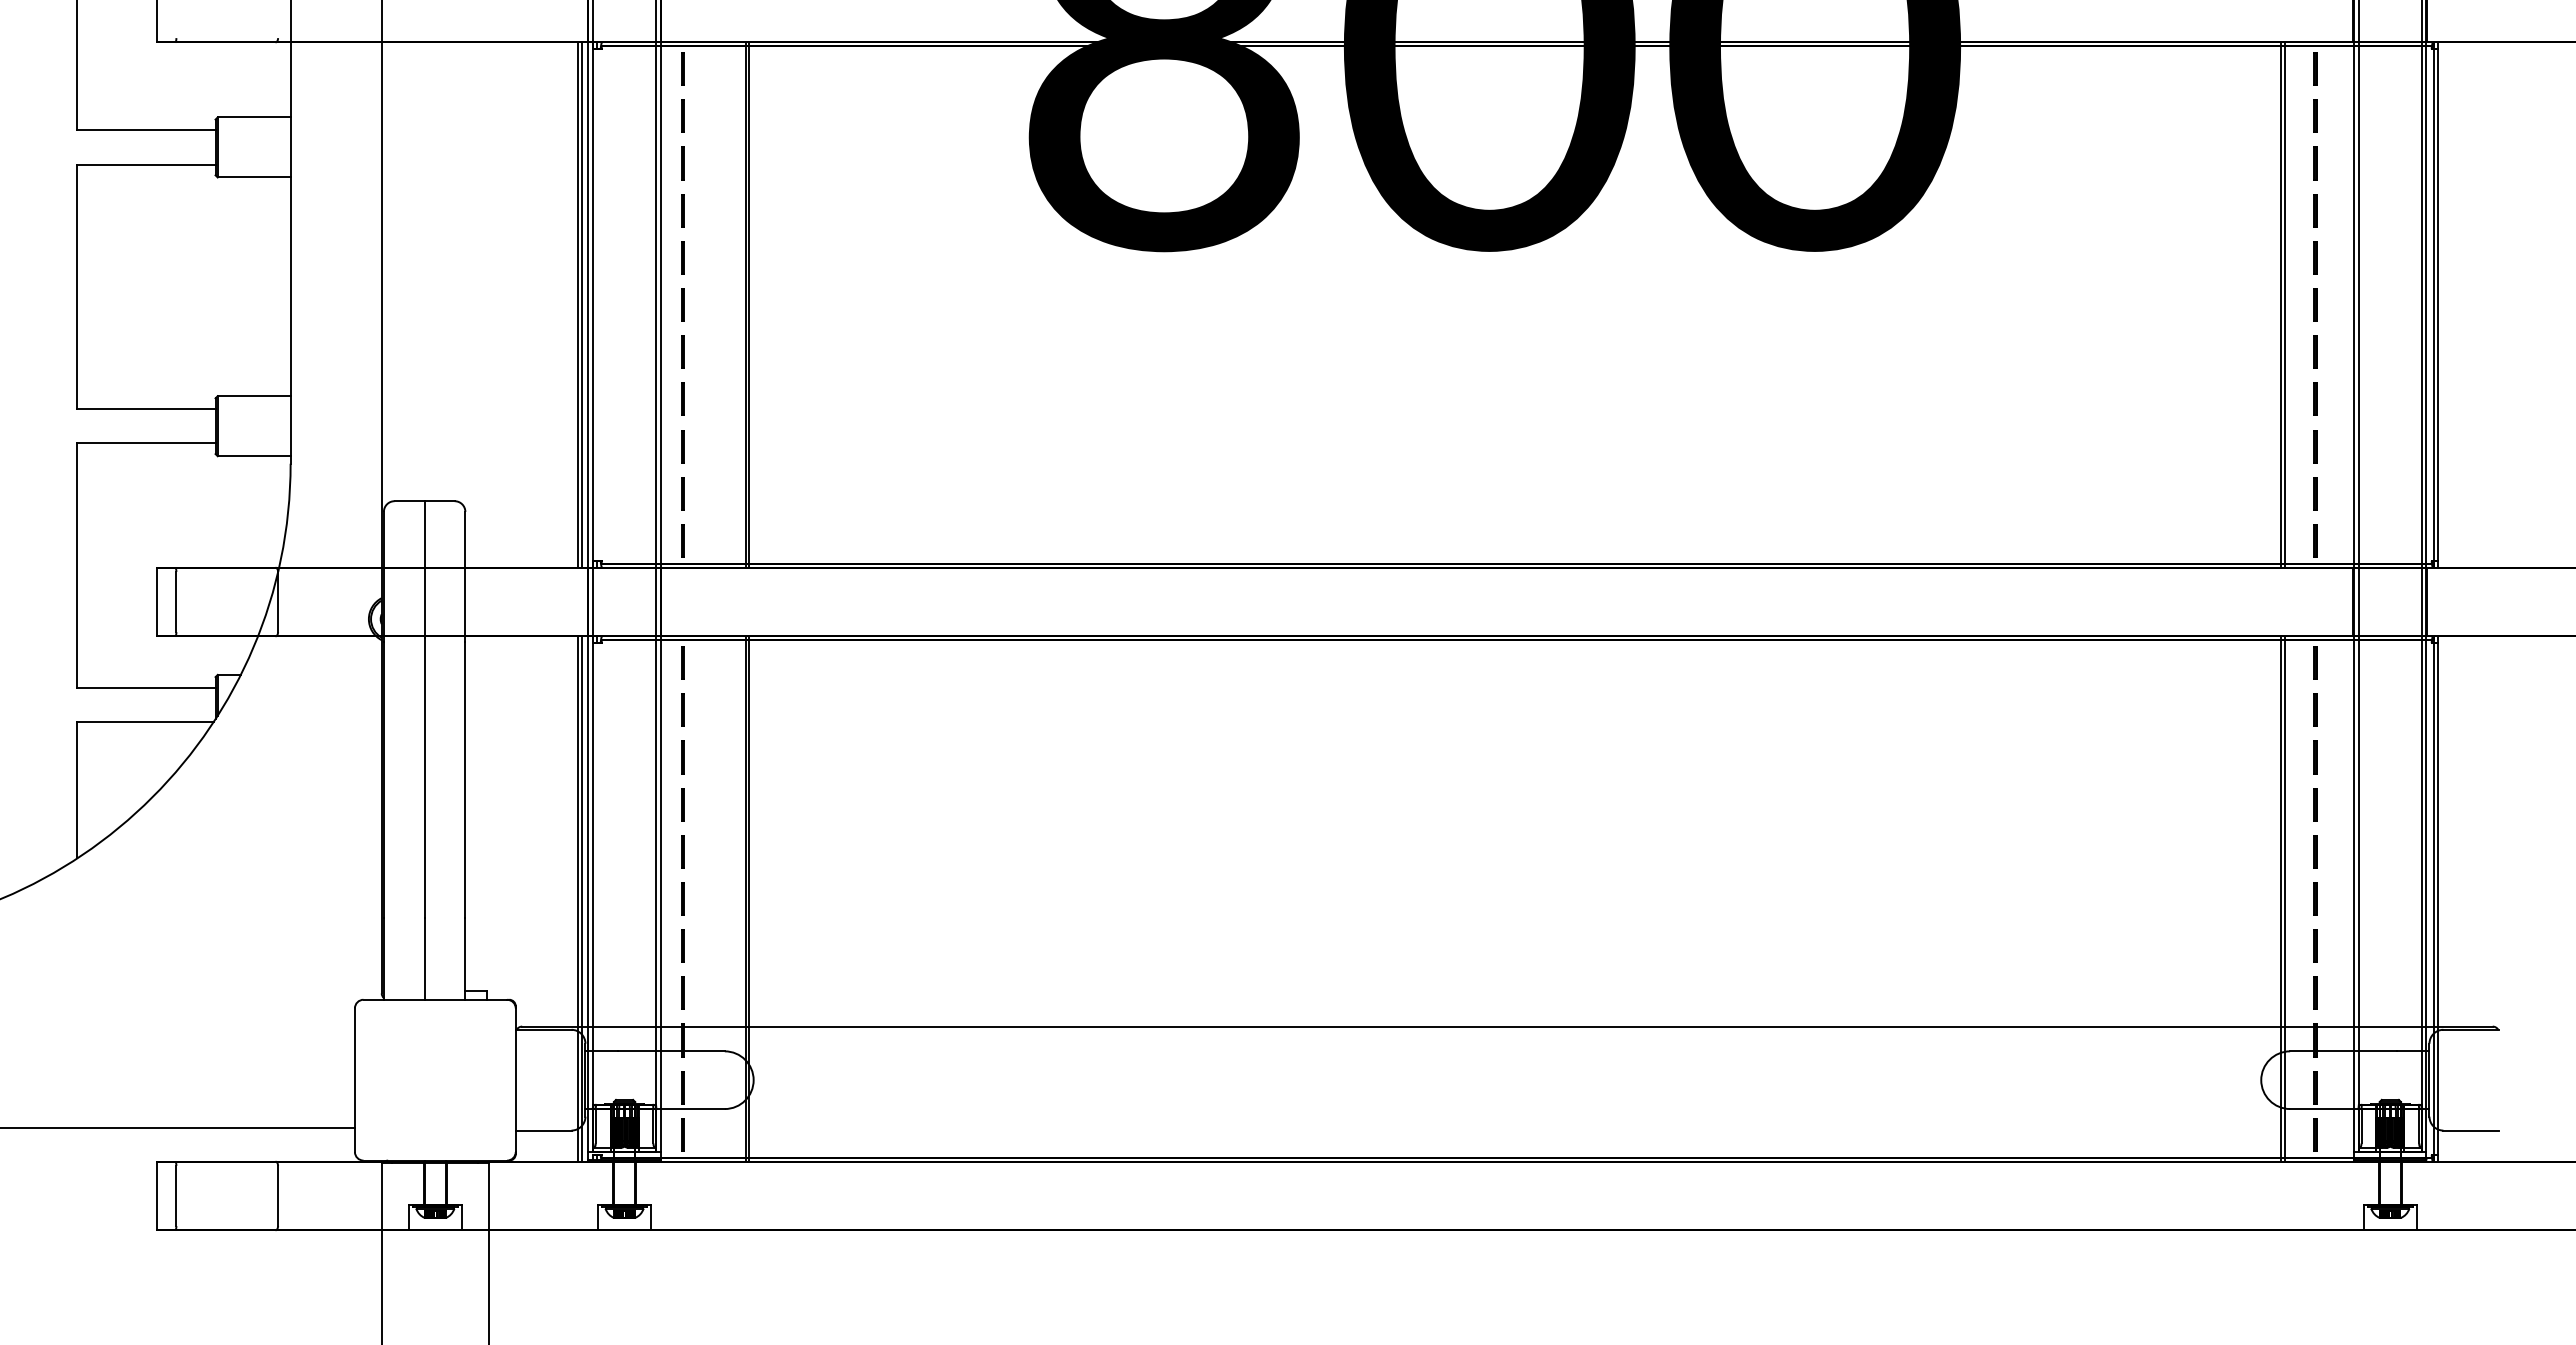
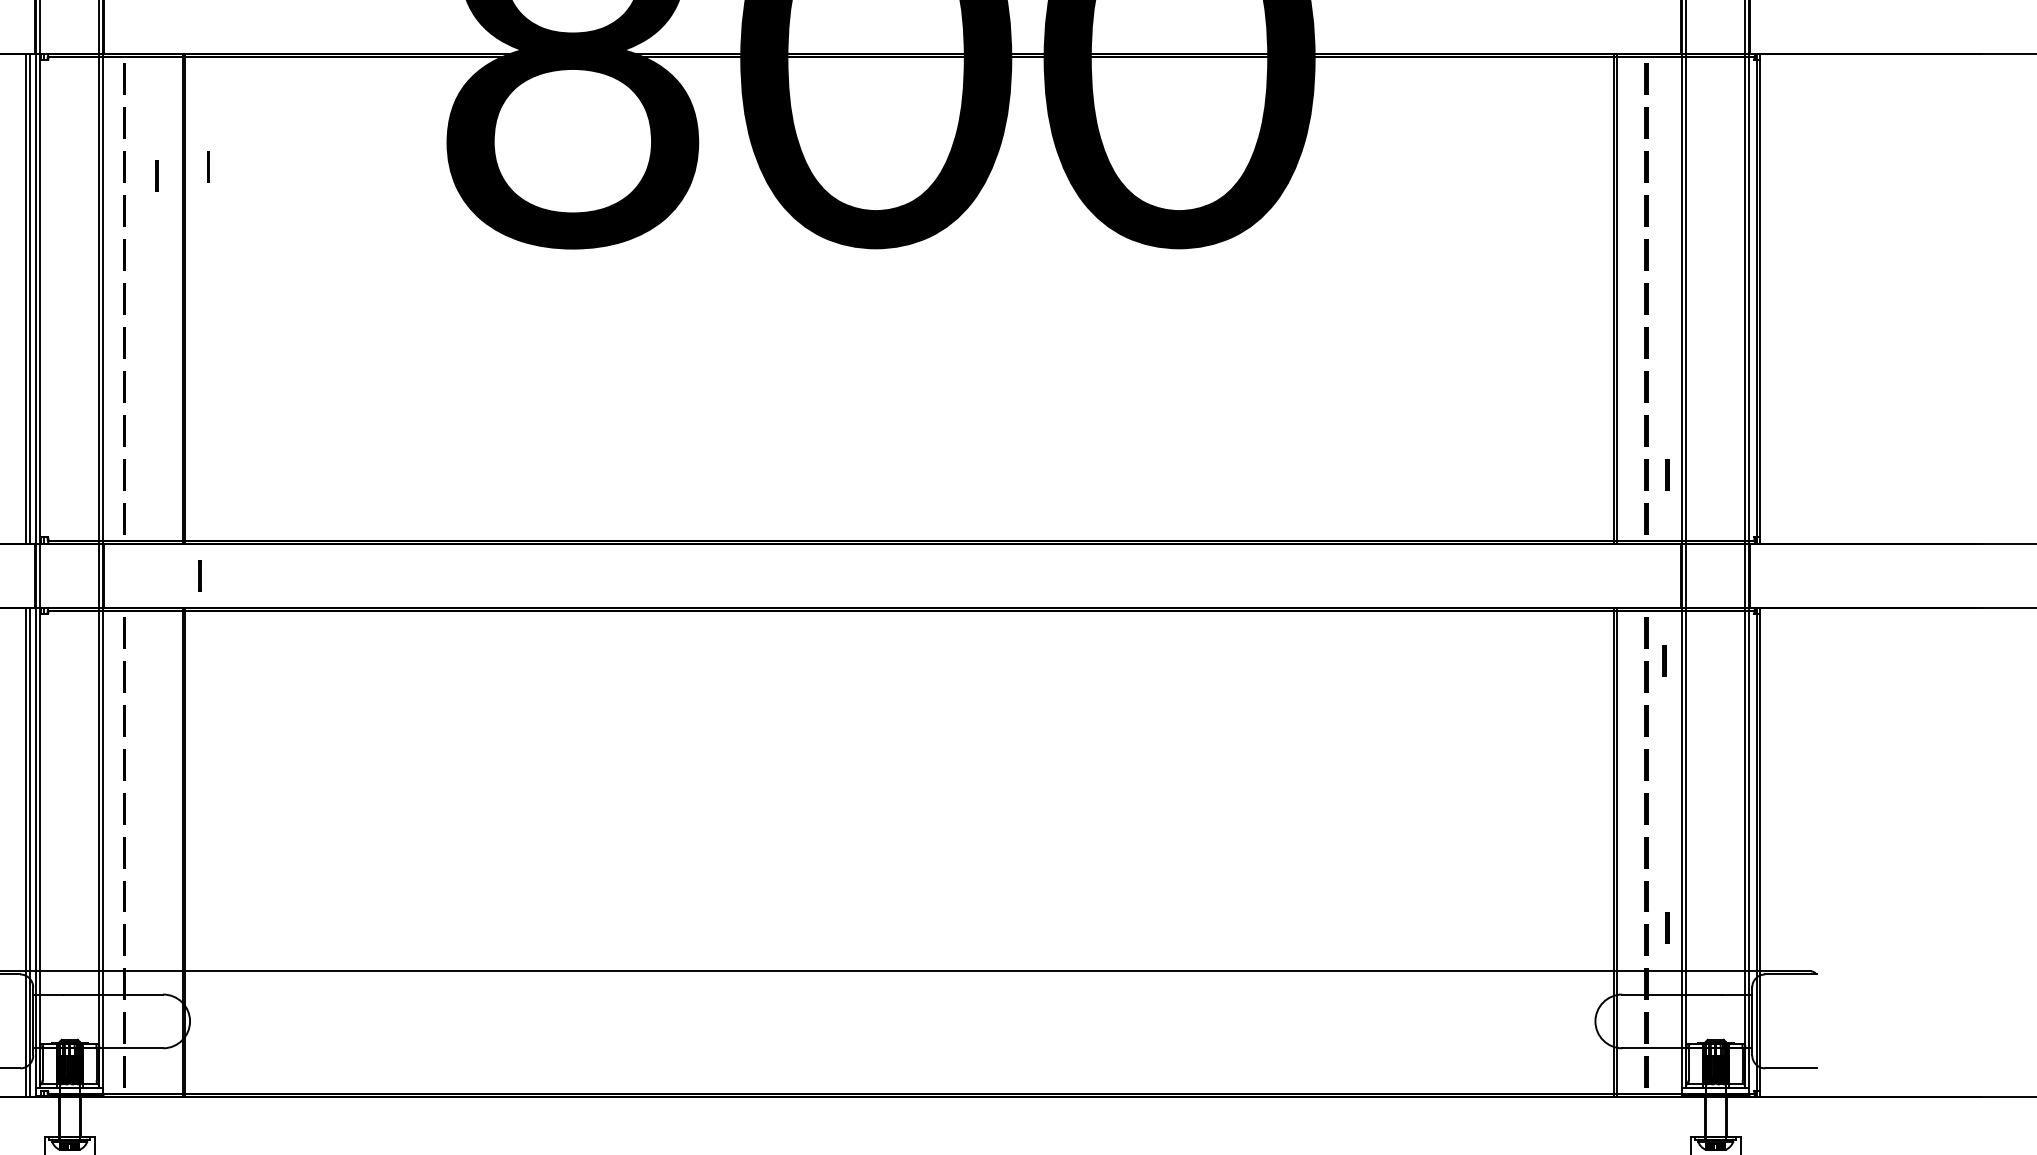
line: (772, 163) -> (207, 166), added
line: (717, 172) -> (156, 175), added
line: (2338, 493) -> (1667, 474), added
line: (763, 601) -> (199, 575), added
line: (2335, 693) -> (1664, 660), added
line: (2338, 979) -> (1667, 927), added

